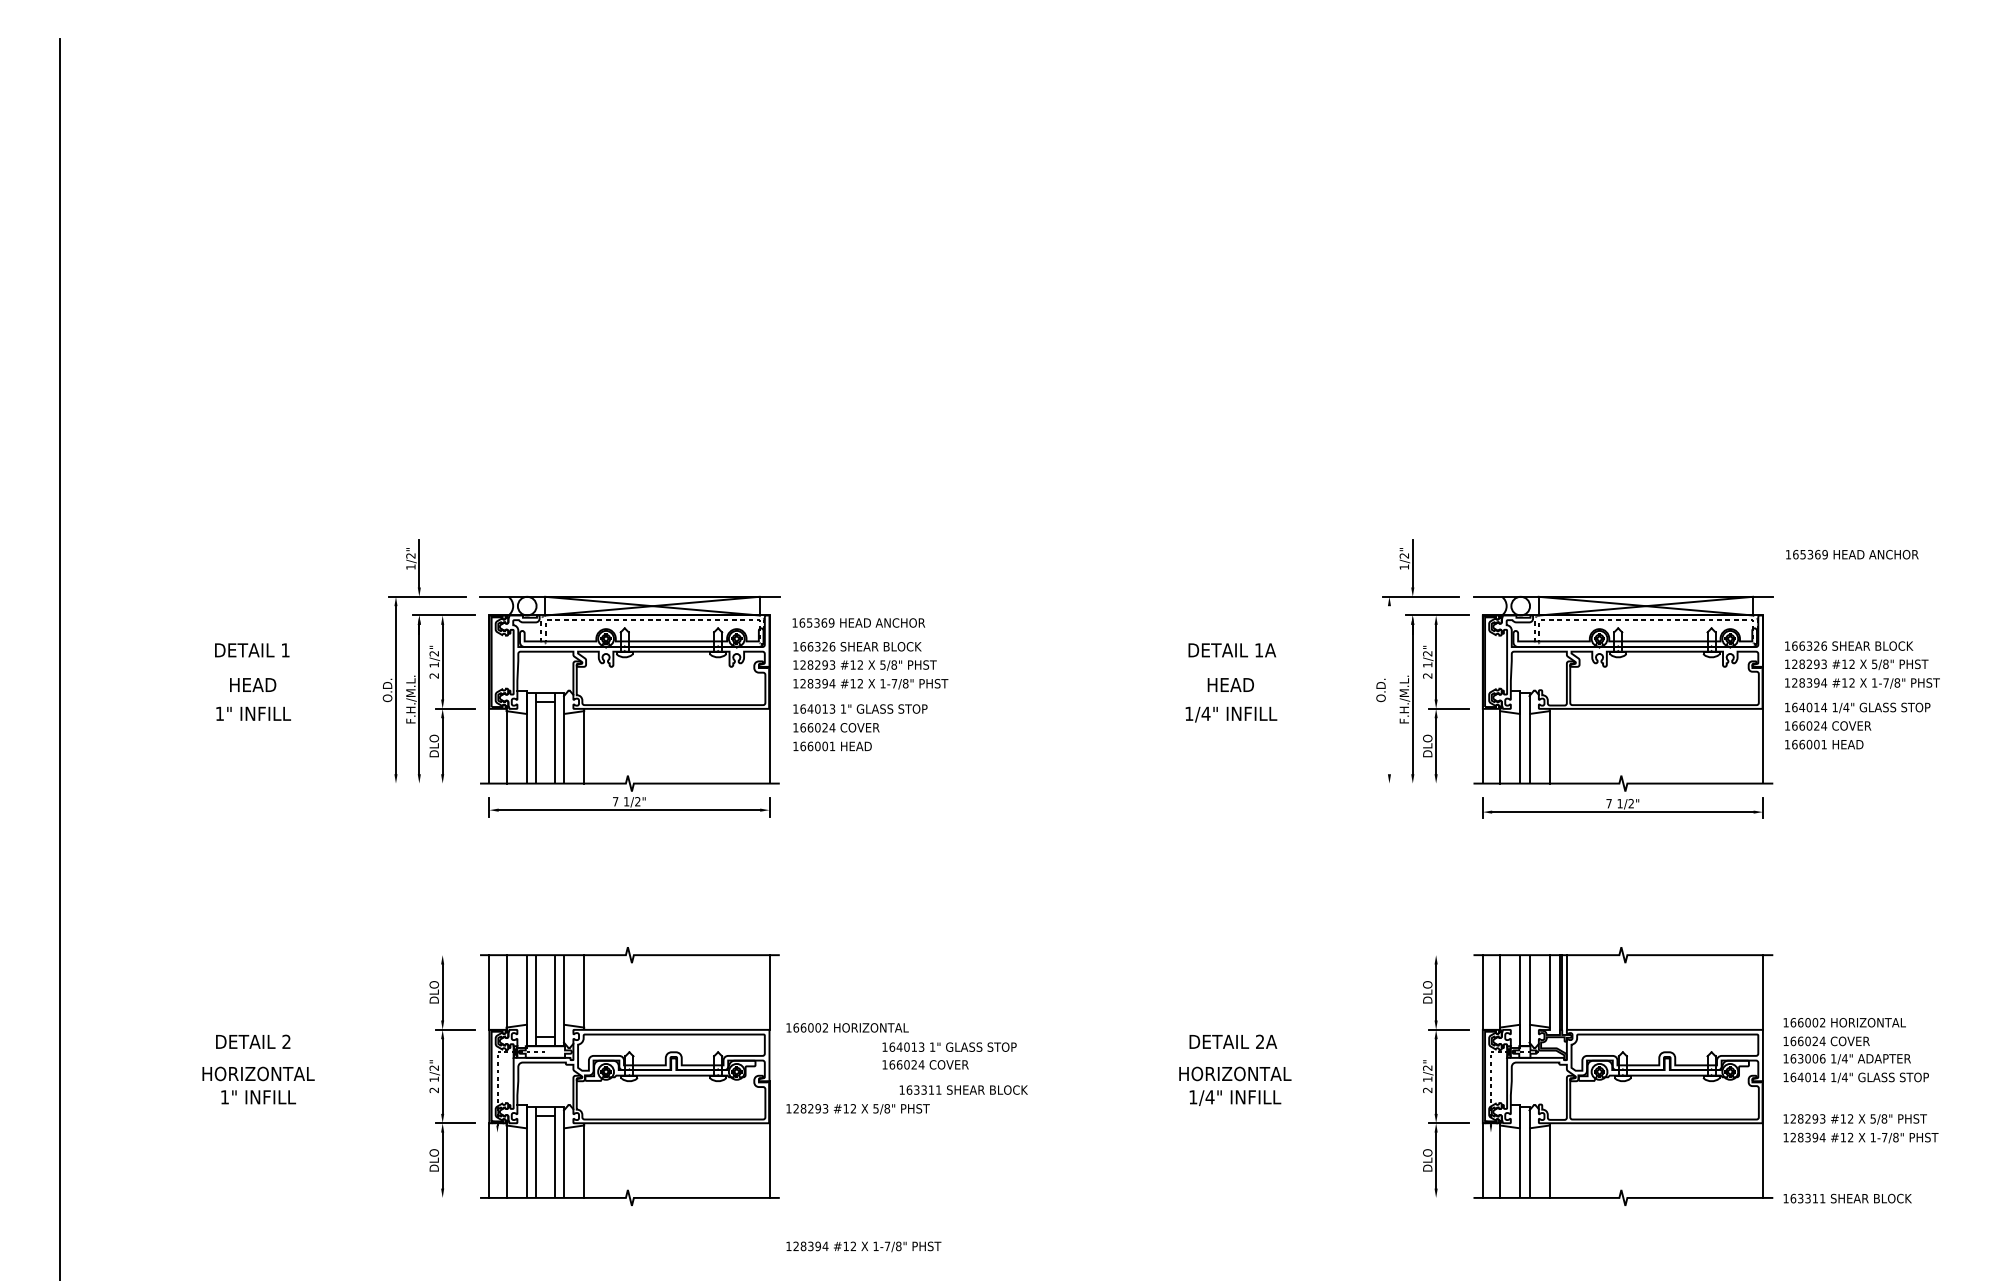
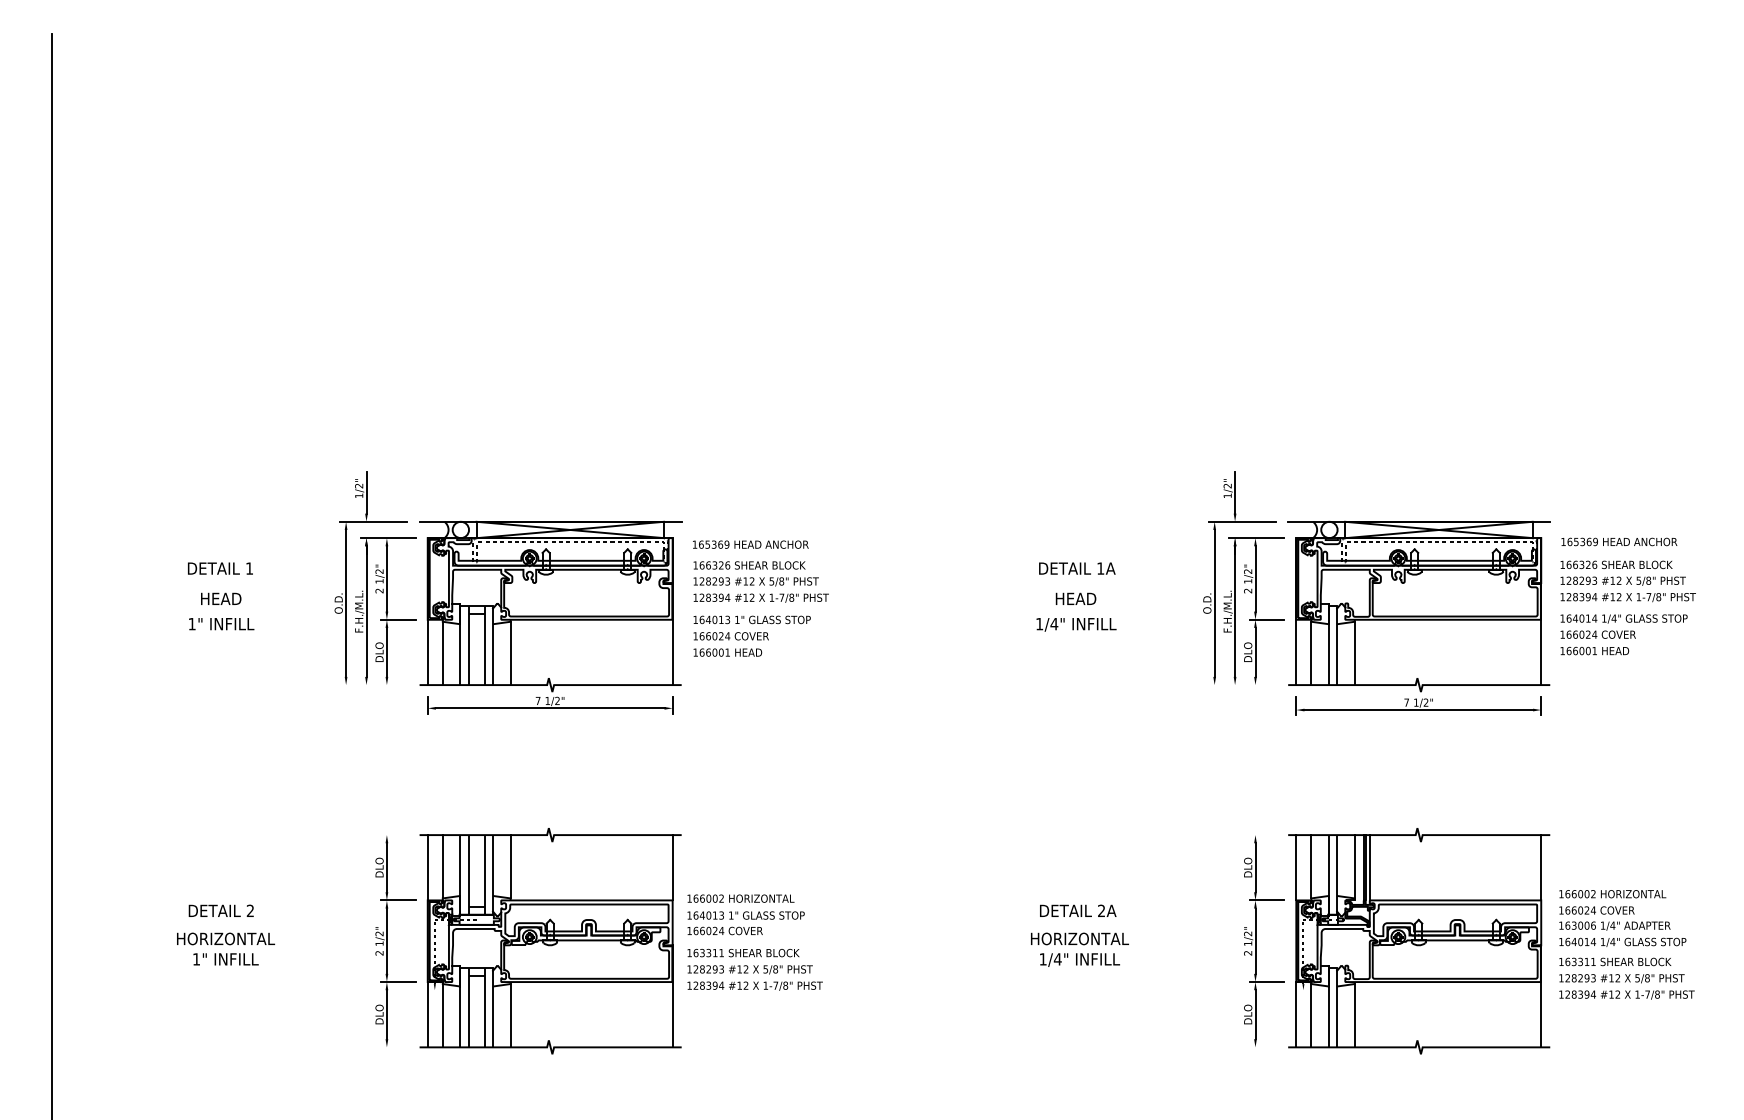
text: (1852, 554) -> (1619, 541), moved
line: (1389, 689) -> (1214, 602), added
text: (948, 1056) -> (745, 923), moved
text: (963, 1090) -> (743, 953), moved
text: (1847, 1198) -> (1615, 961), moved
text: (863, 1246) -> (754, 985), moved

